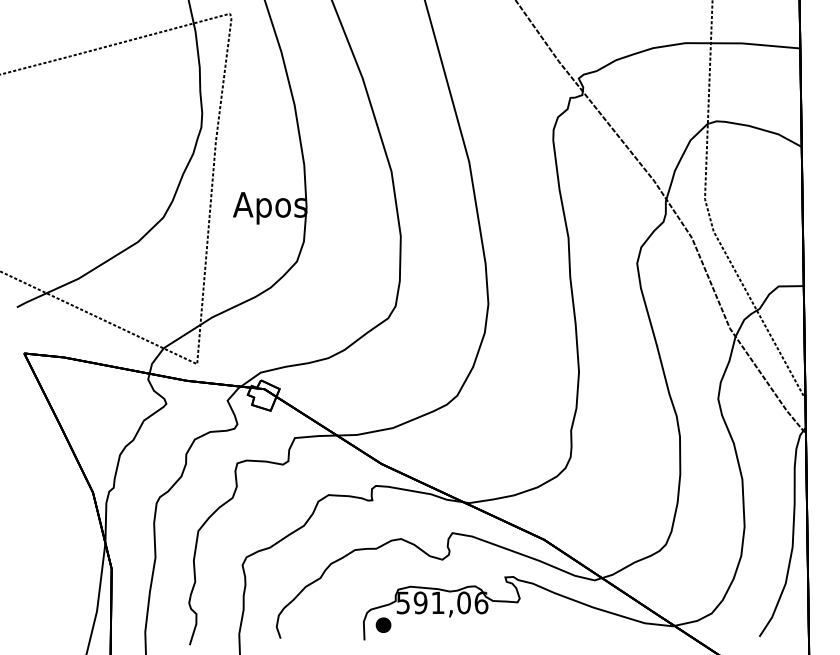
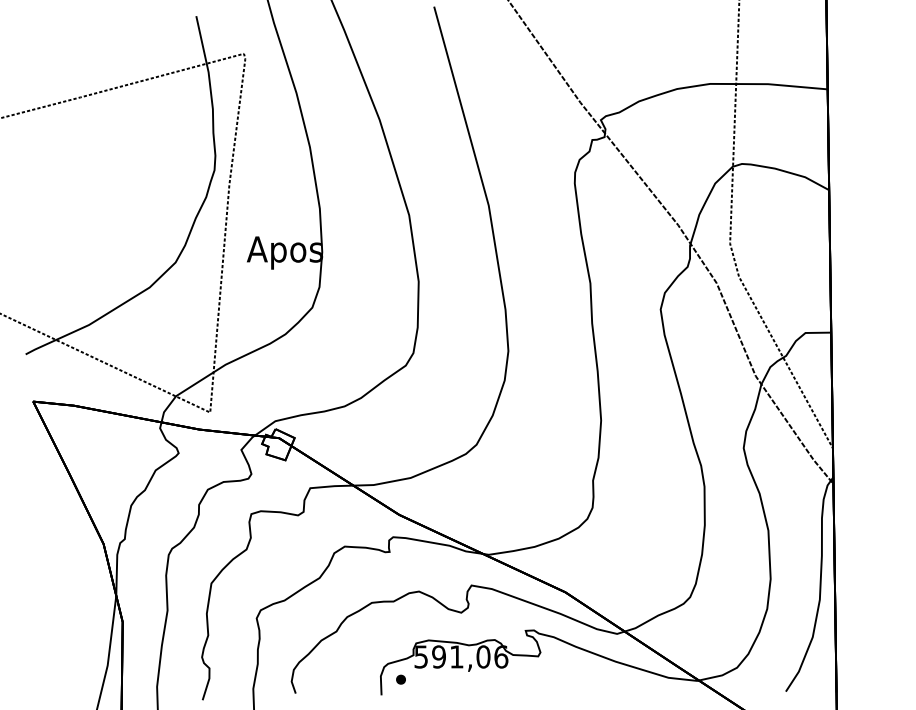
part: (383, 624) -> (400, 679), size x0.62

